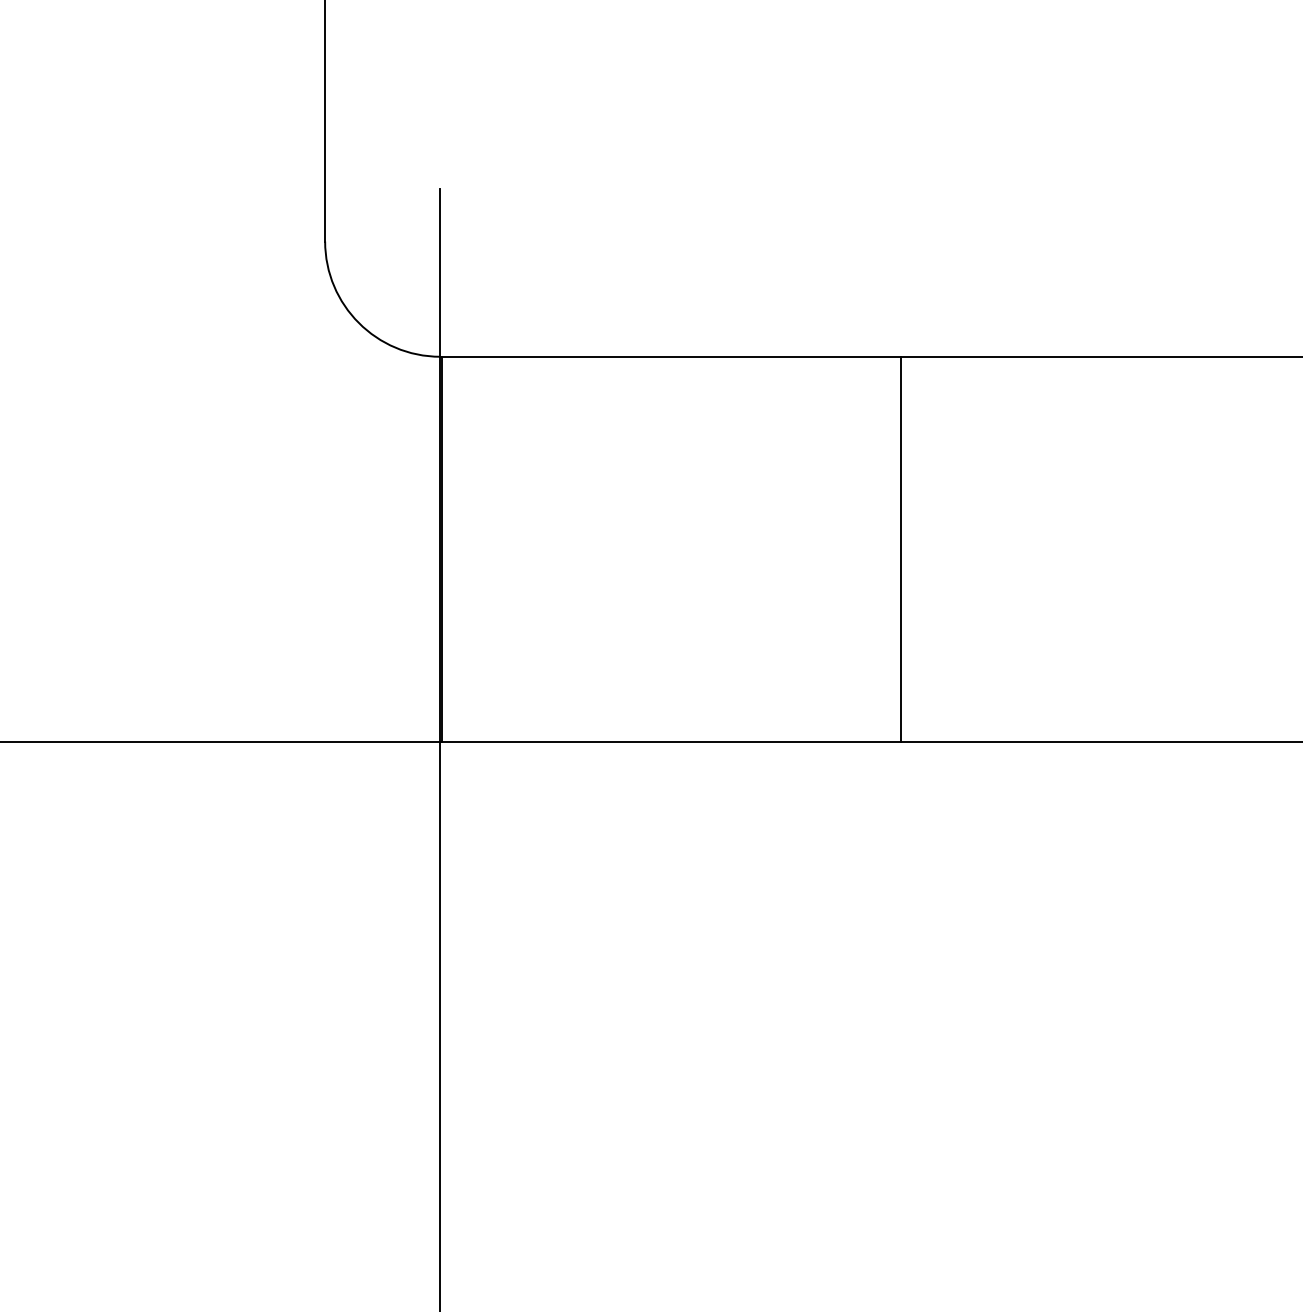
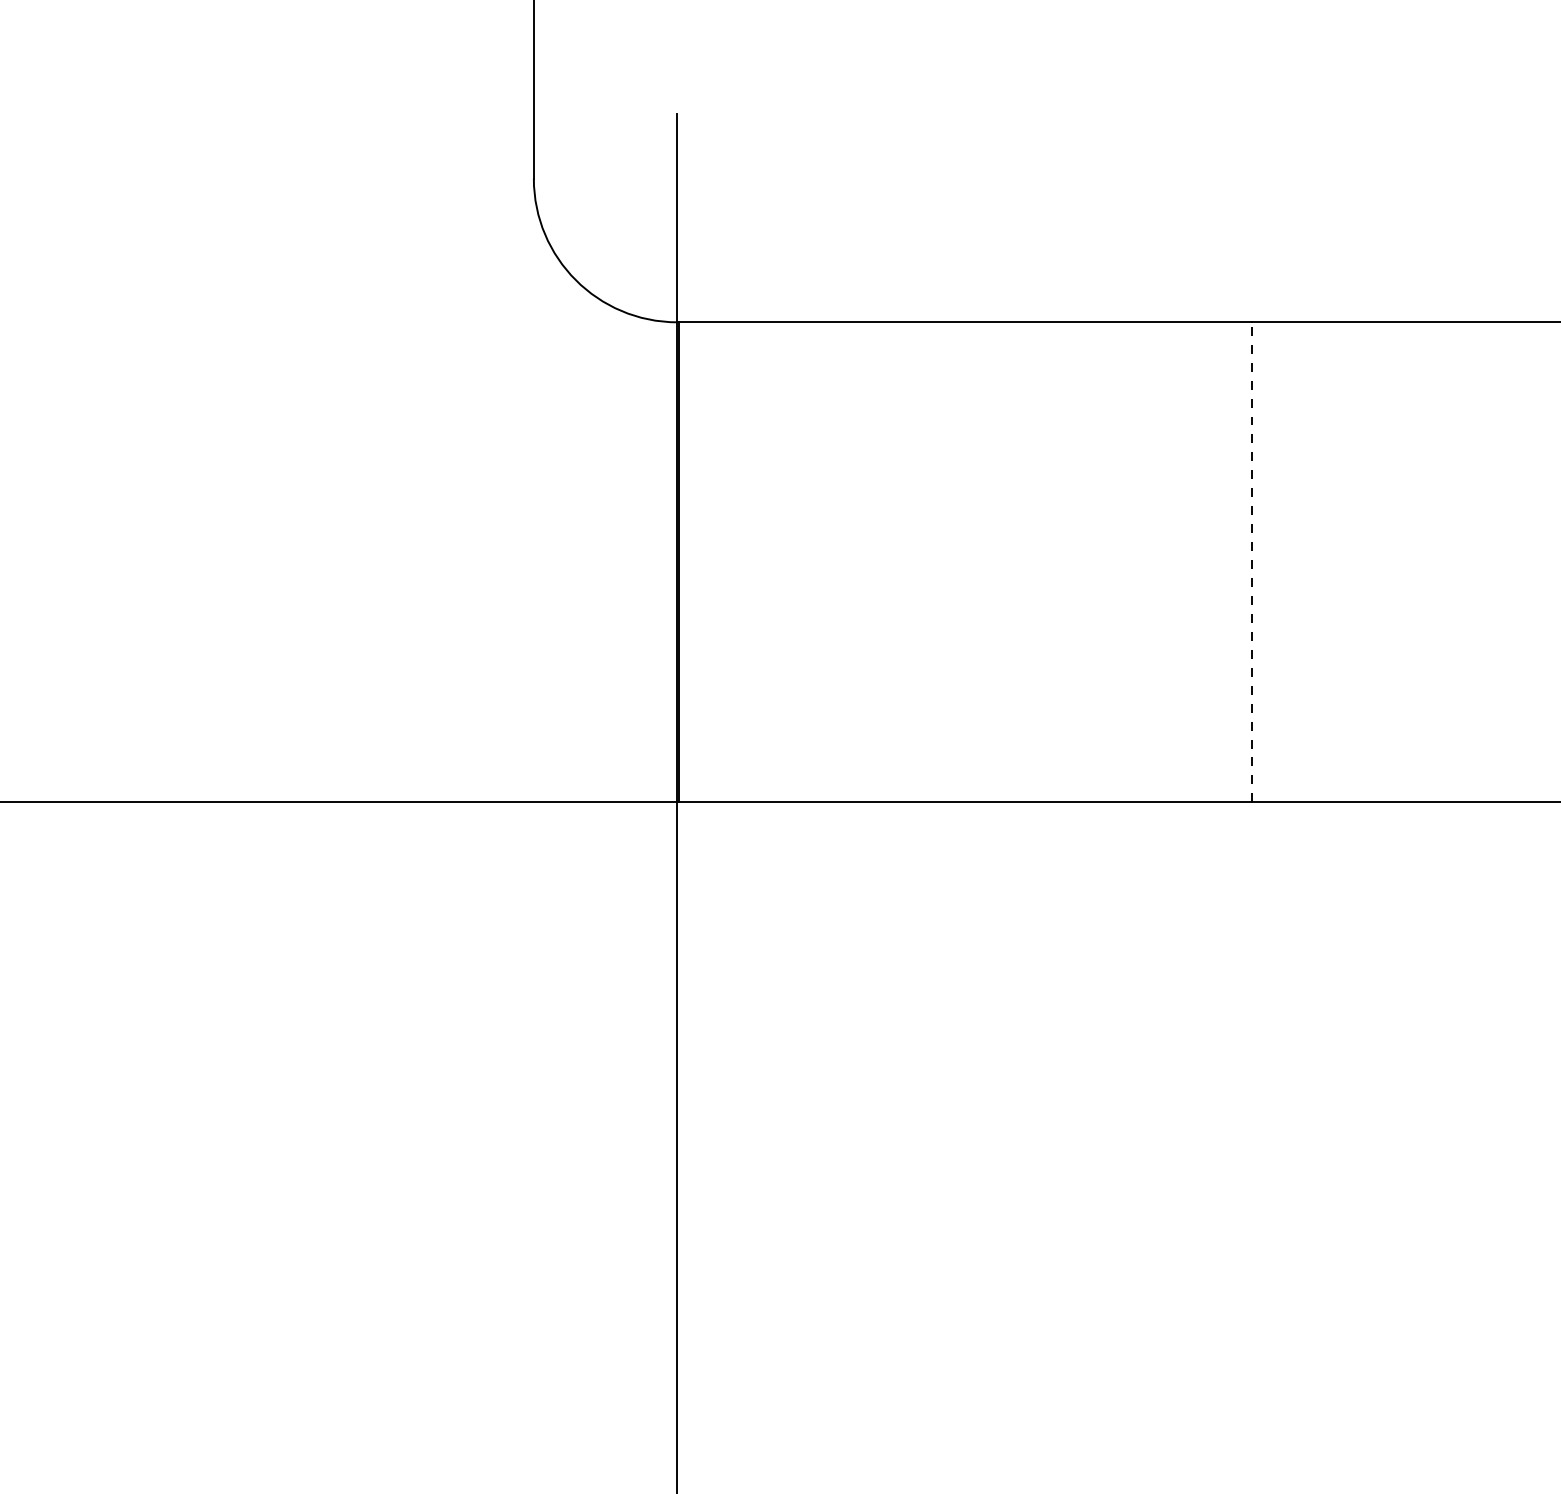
line: (901, 549) -> (1251, 562), solid -> dashed

